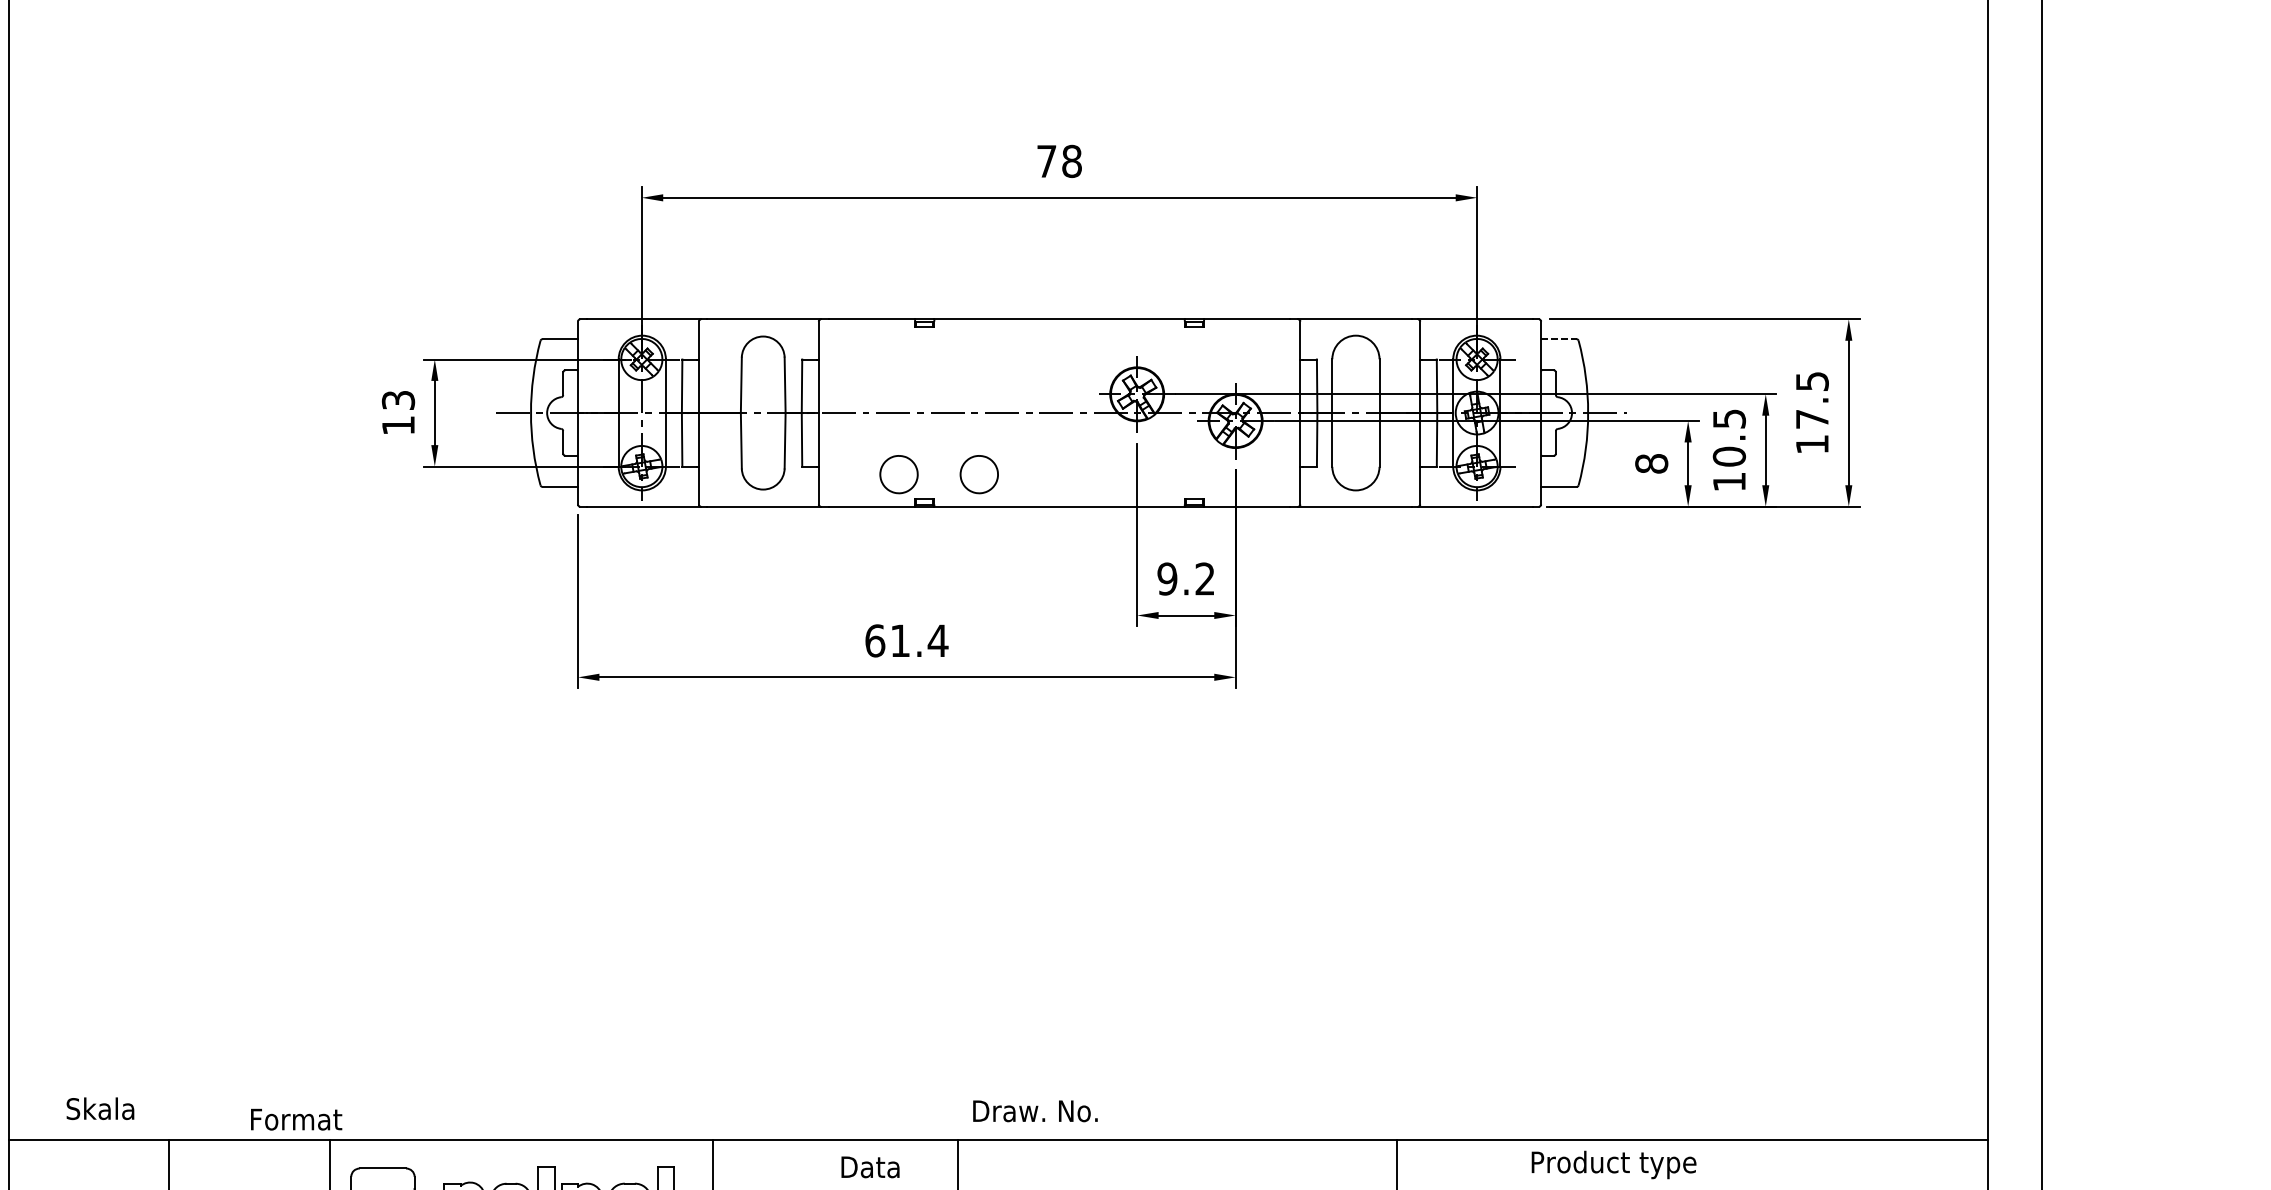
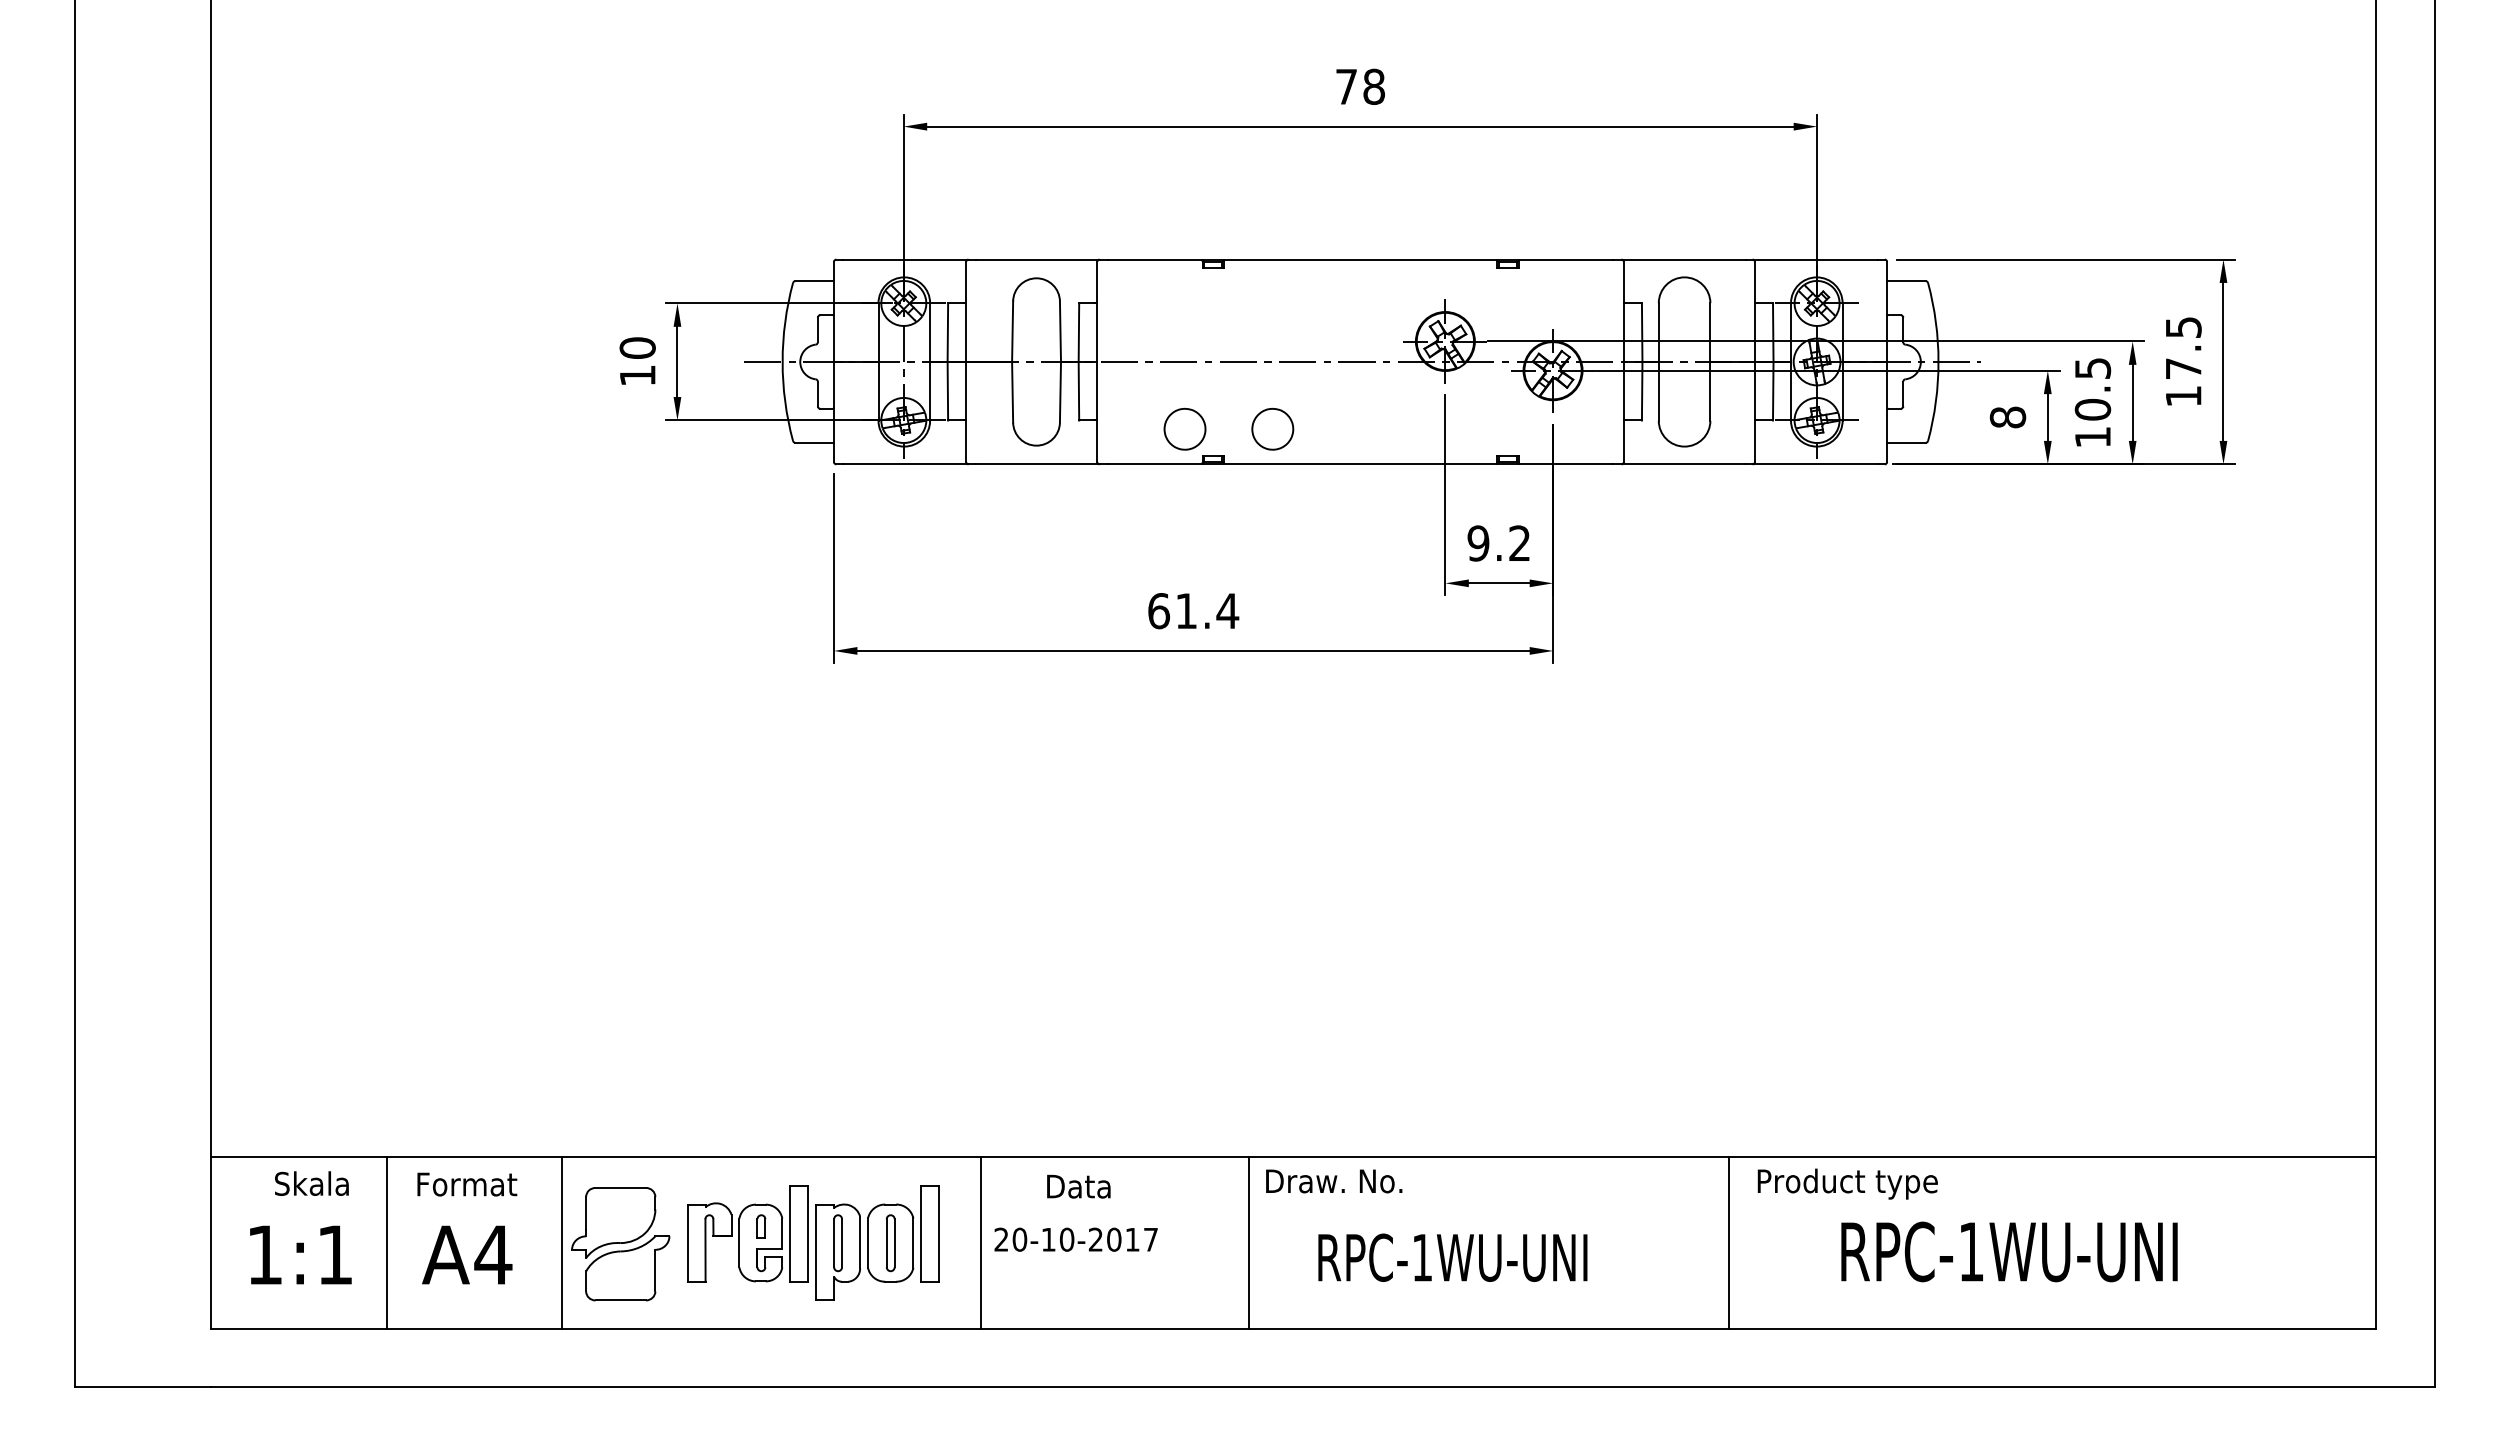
line: (1558, 339) -> (1906, 281), dashed -> solid
text: (398, 399) -> (637, 347), 13 -> 10
text: (100, 1108) -> (311, 1183), moved
text: (1035, 1111) -> (1334, 1181), moved
text: (296, 1119) -> (467, 1184), moved
text: (1613, 1164) -> (1847, 1183), moved
text: (870, 1167) -> (1078, 1186), moved

